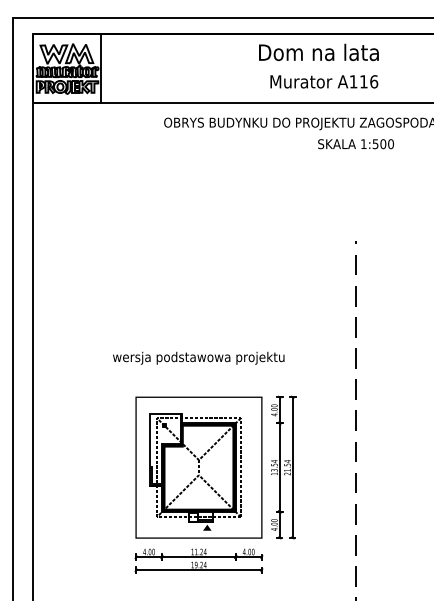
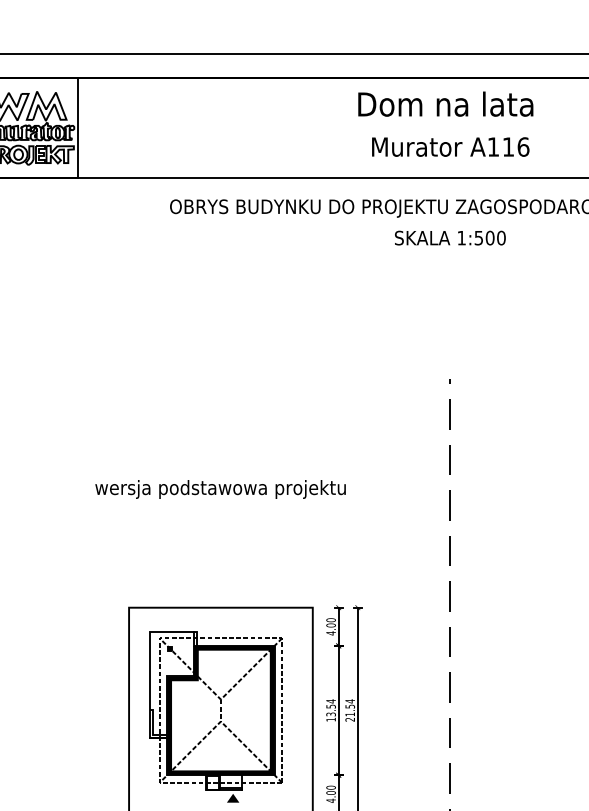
text: (318, 52) -> (445, 104), moved
text: (324, 81) -> (450, 146), moved
text: (198, 357) -> (220, 488), moved

